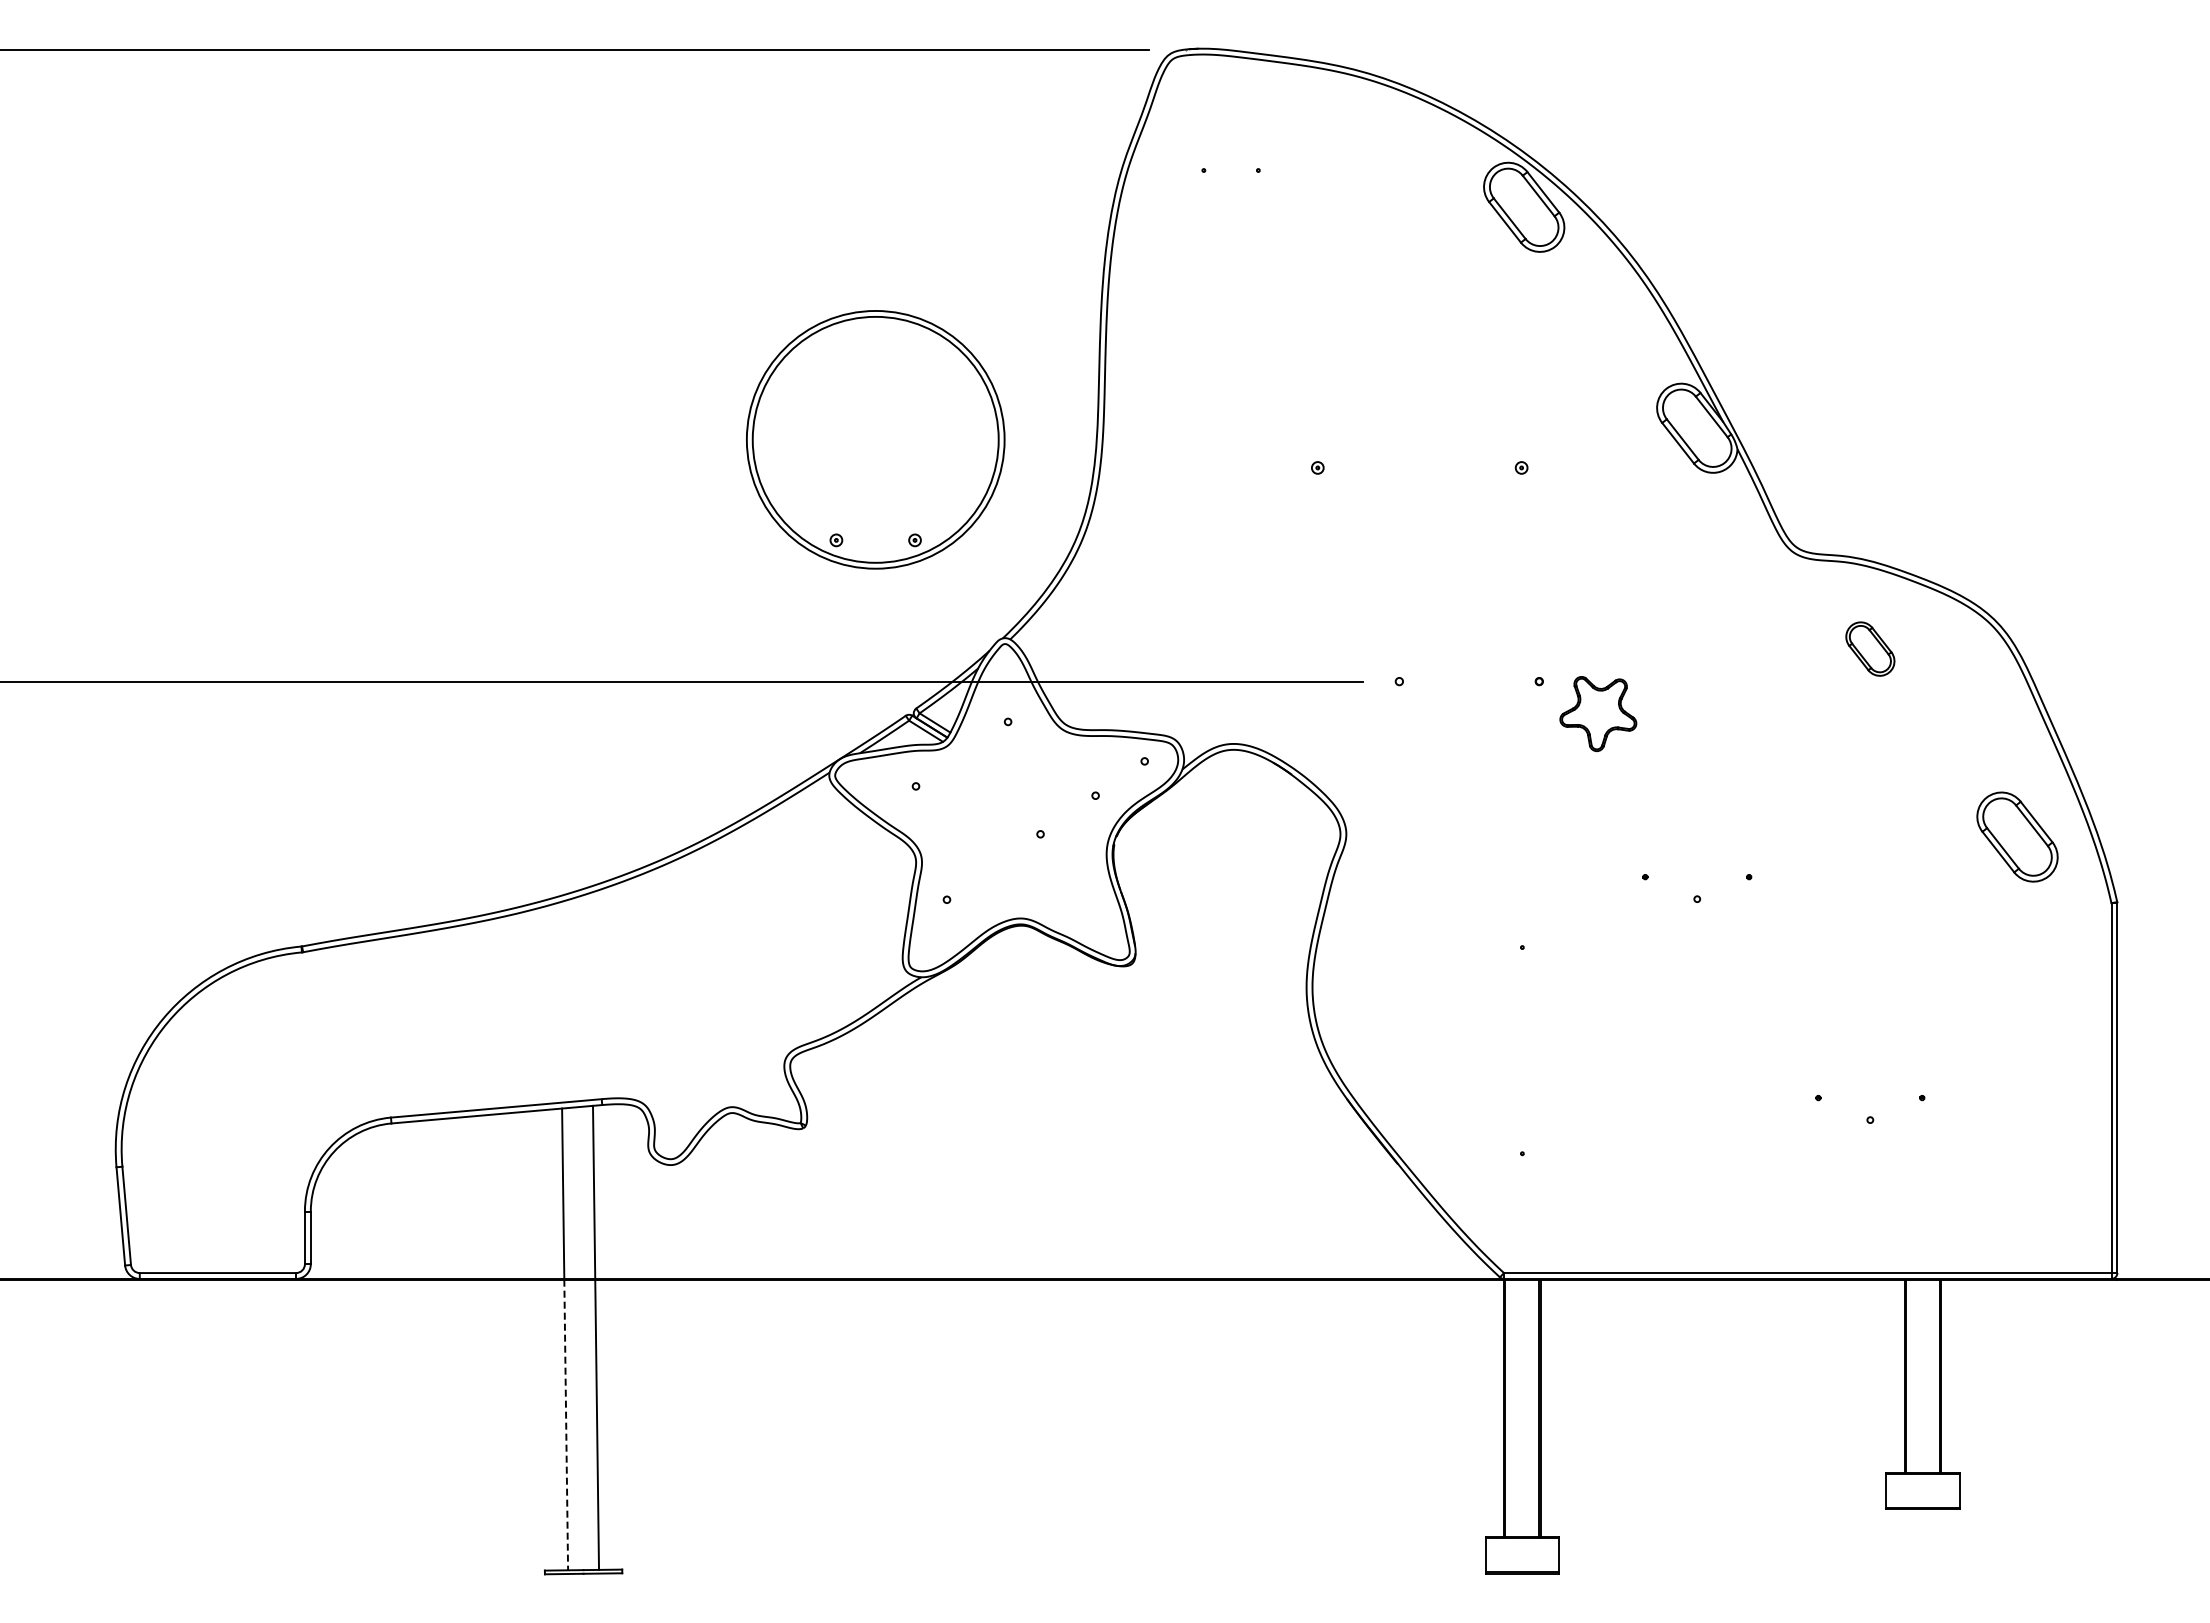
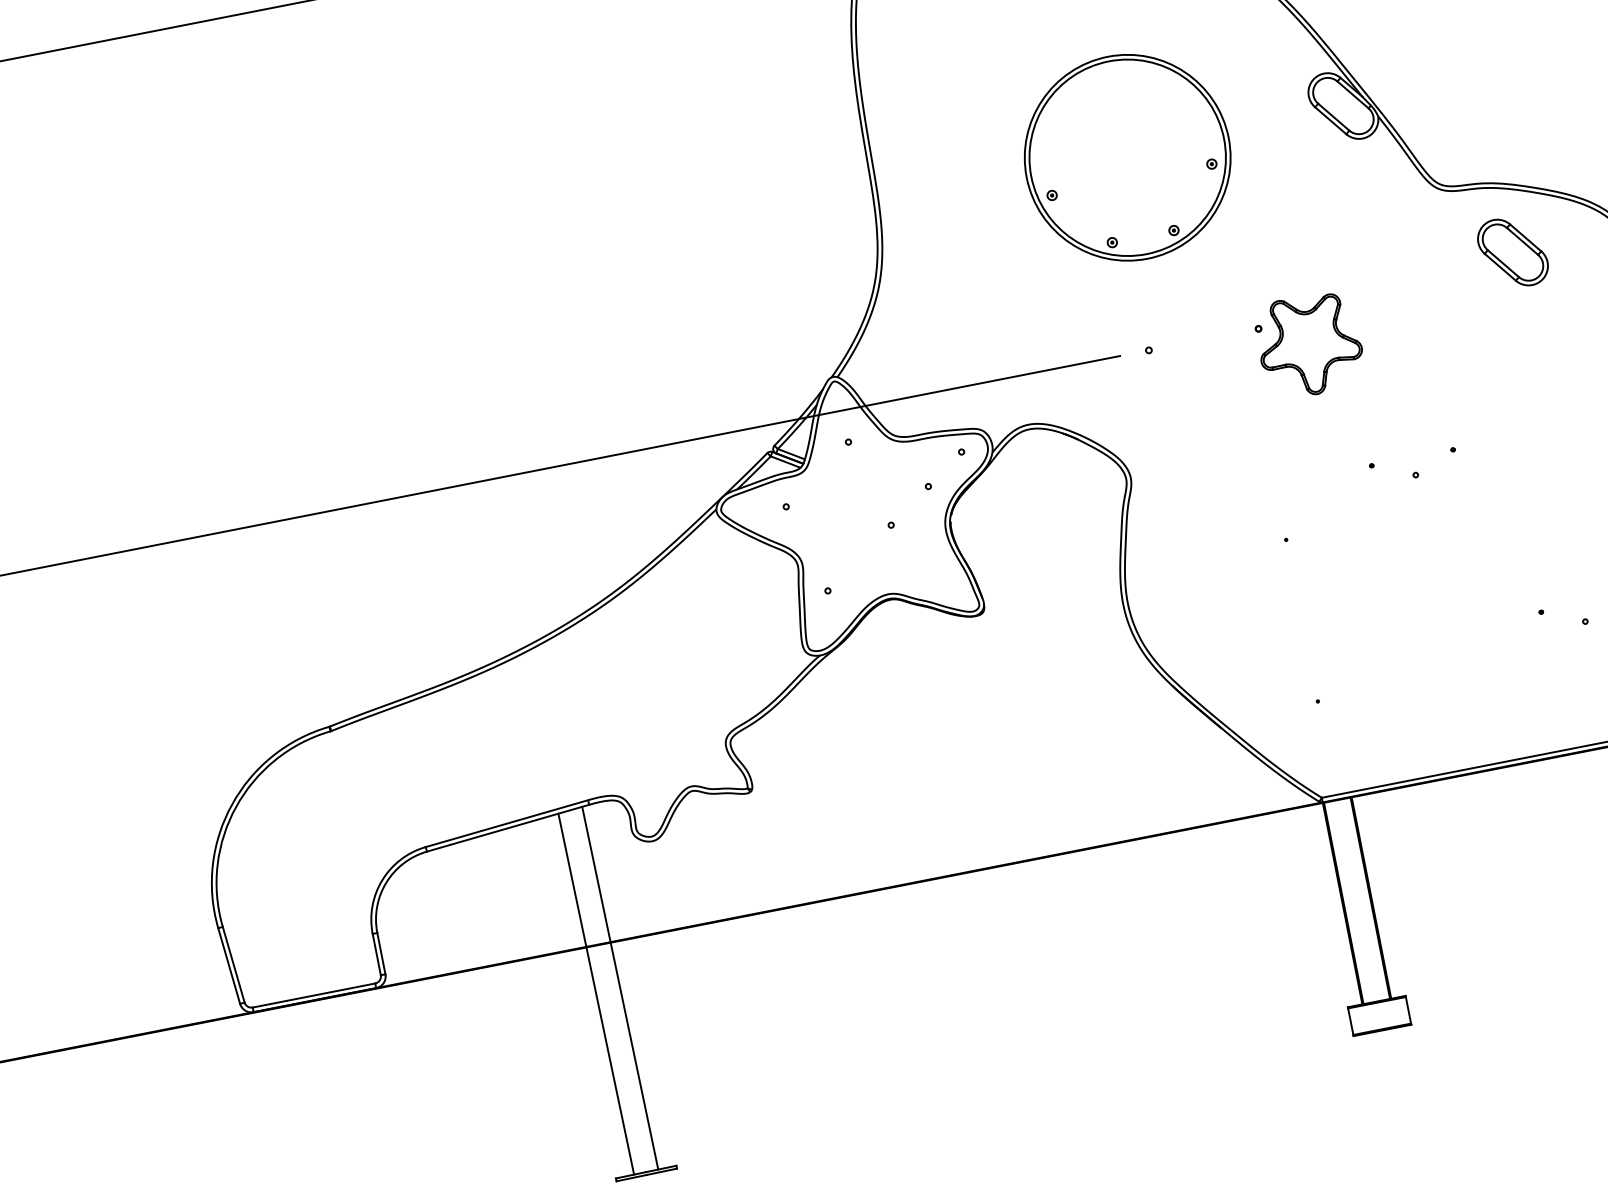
part: (875, 439) -> (1127, 157), moved
part: (1870, 648) -> (1513, 252), size x1.67
part: (1598, 713) -> (1309, 344), size x1.67
line: (566, 1425) -> (610, 1061), dashed -> solid

